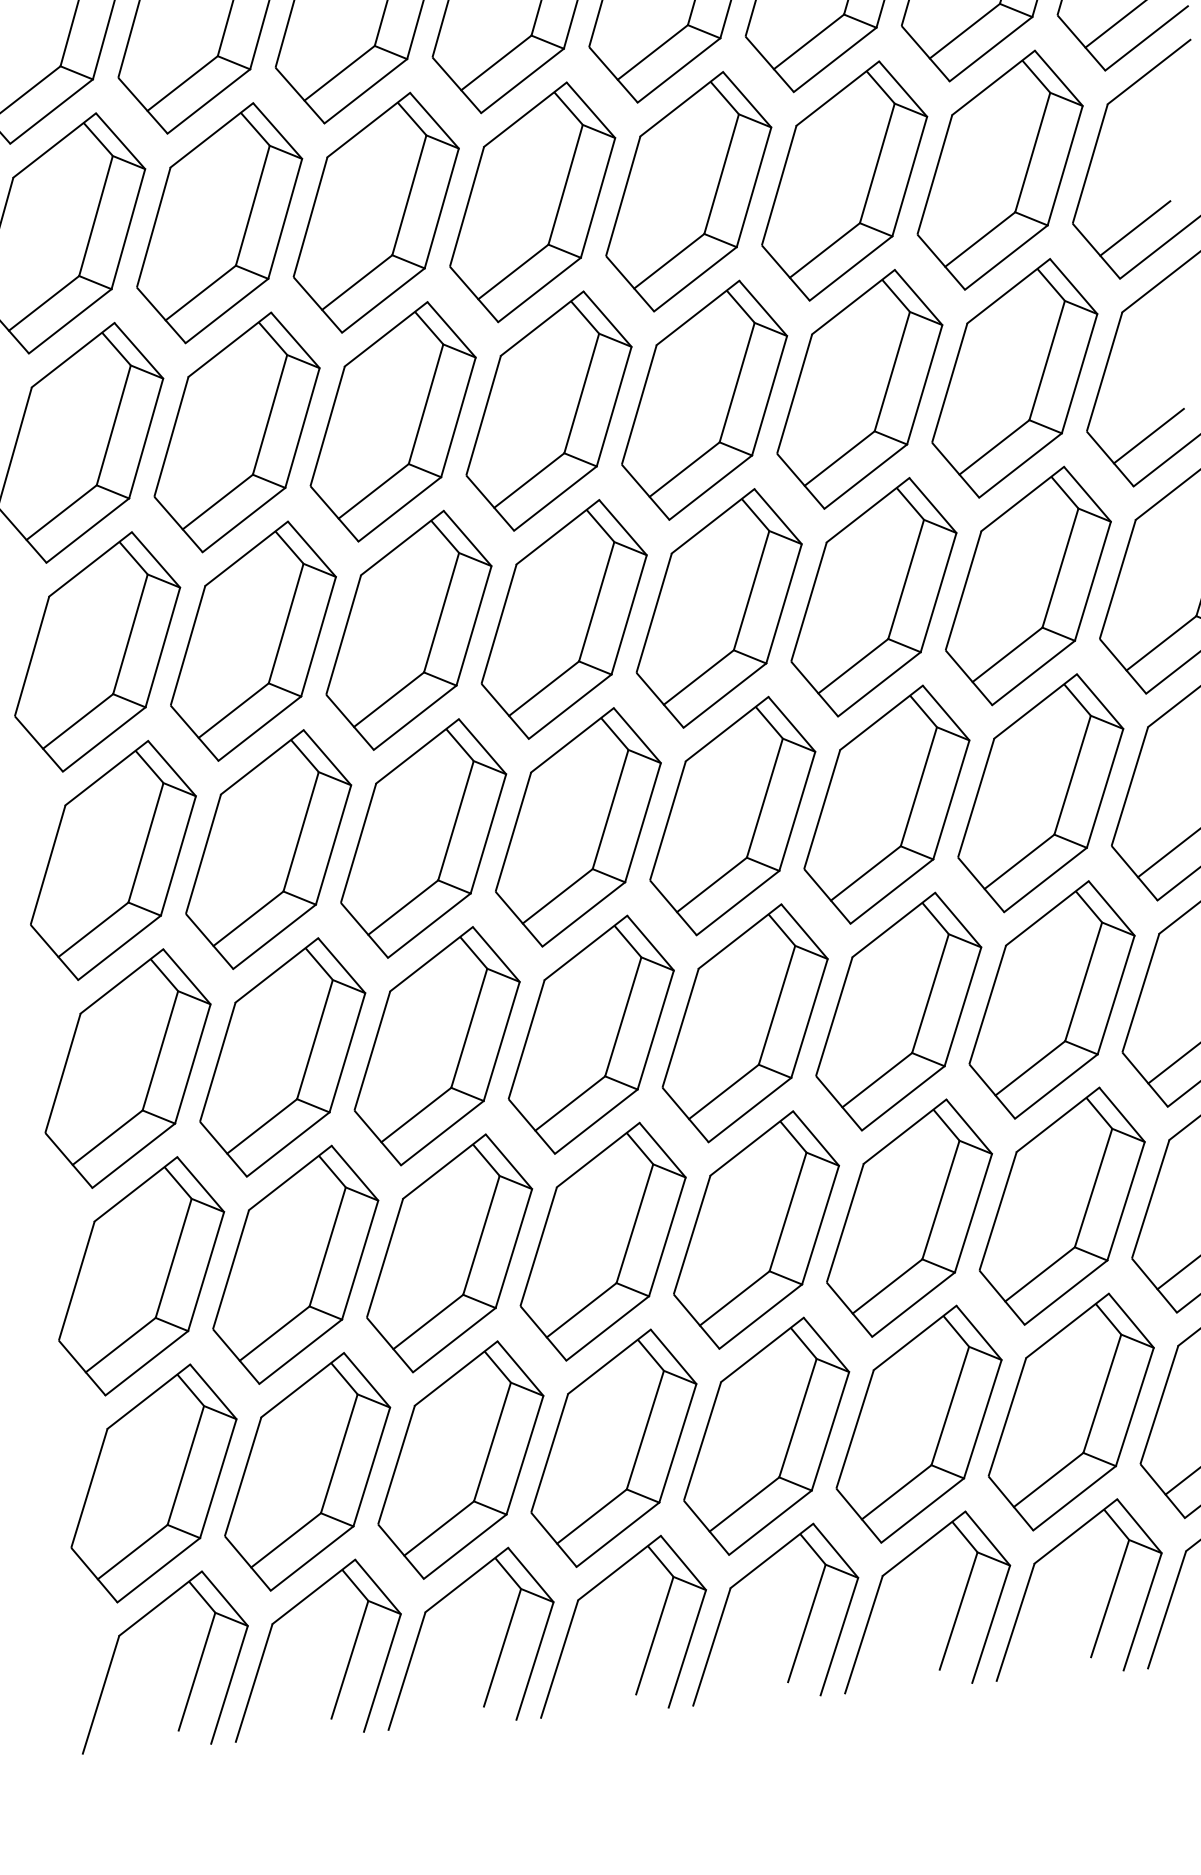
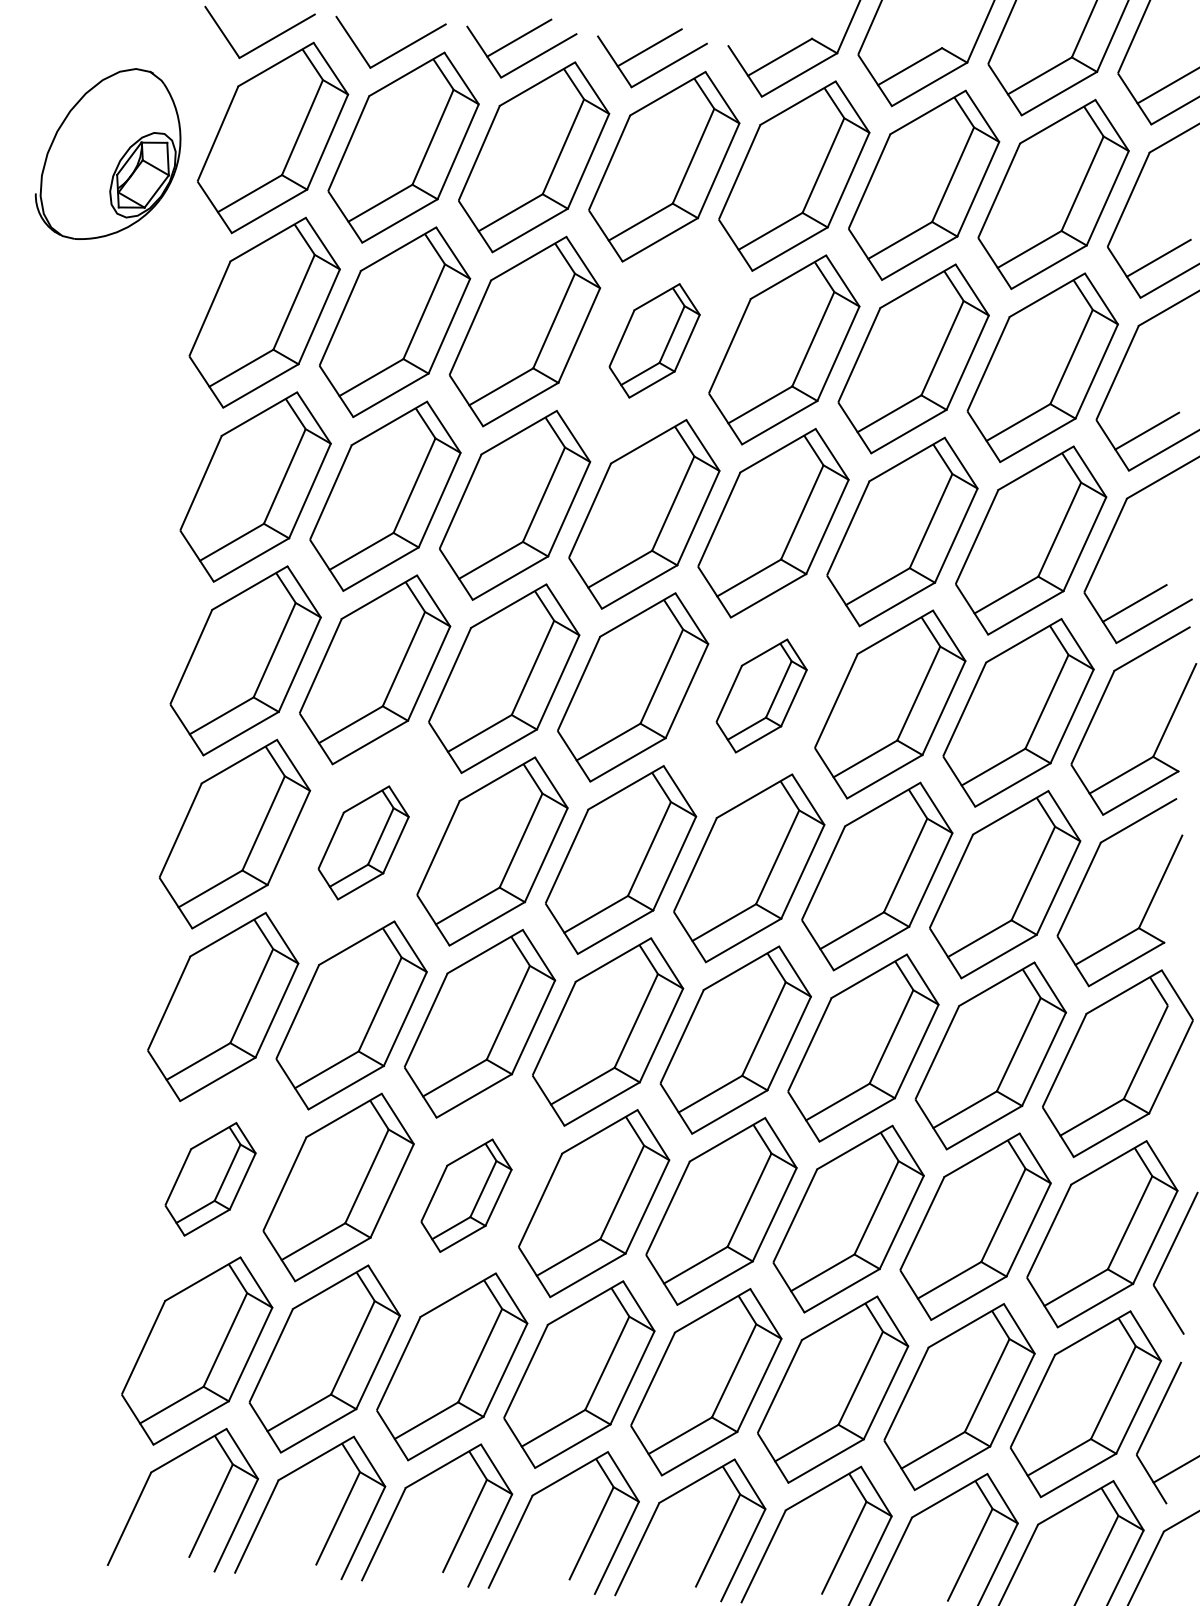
part: (532, 201) -> (654, 340), size x0.6
part: (718, 607) -> (761, 695), size x0.6
part: (268, 849) -> (363, 842), size x0.6
part: (449, 1253) -> (466, 1195), size x0.6
part: (141, 1276) -> (210, 1179), size x0.6

